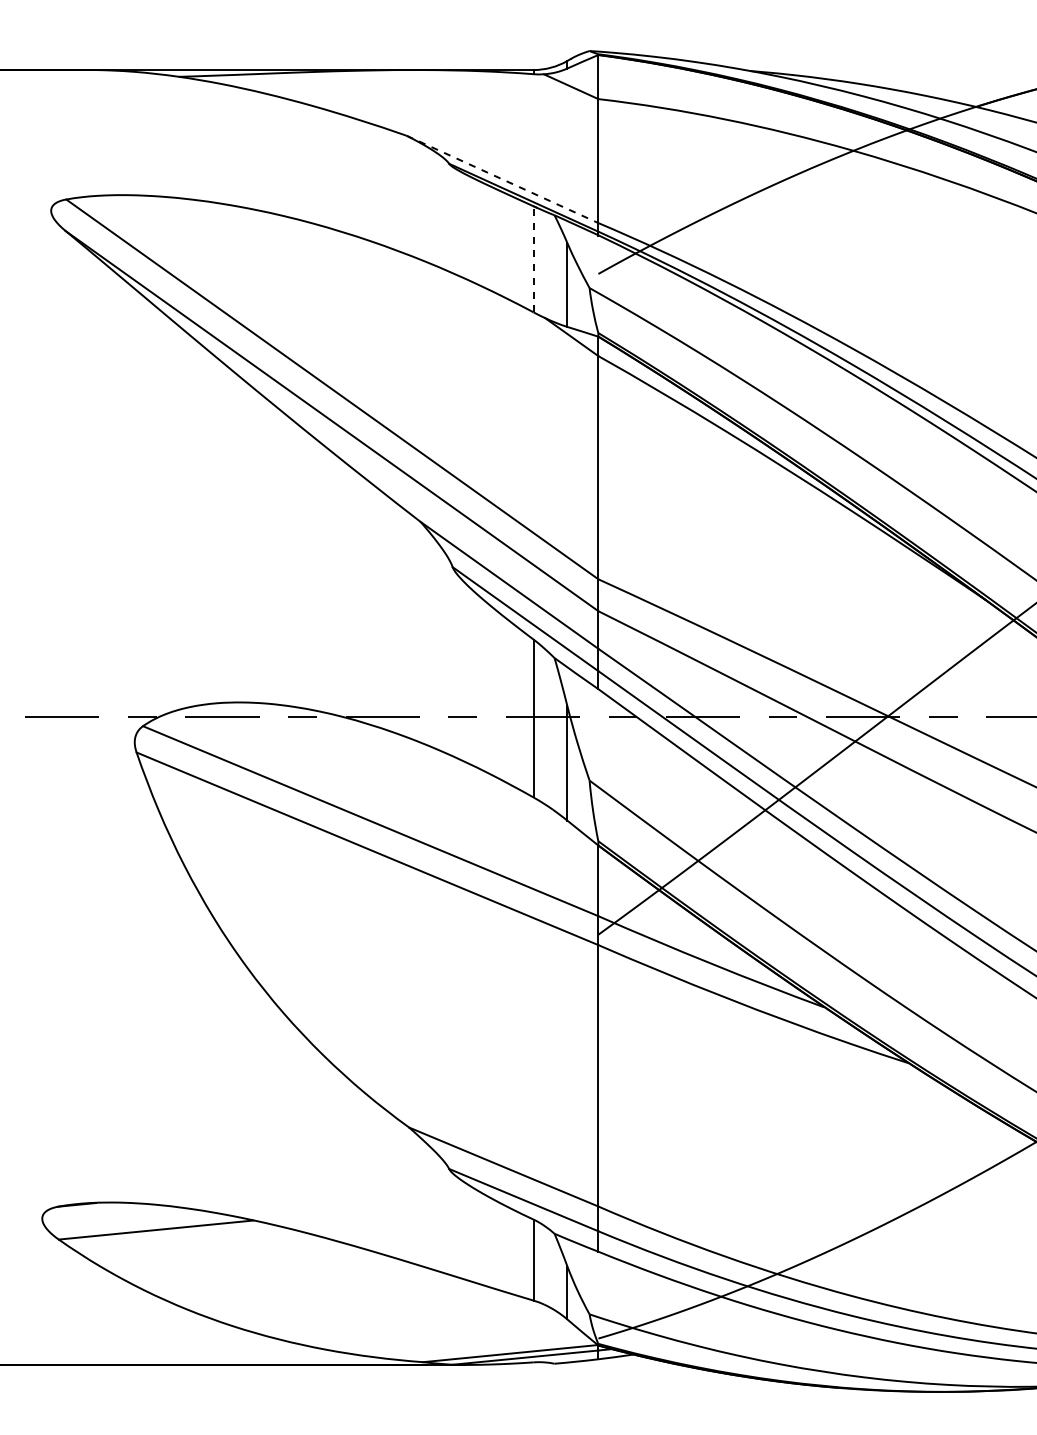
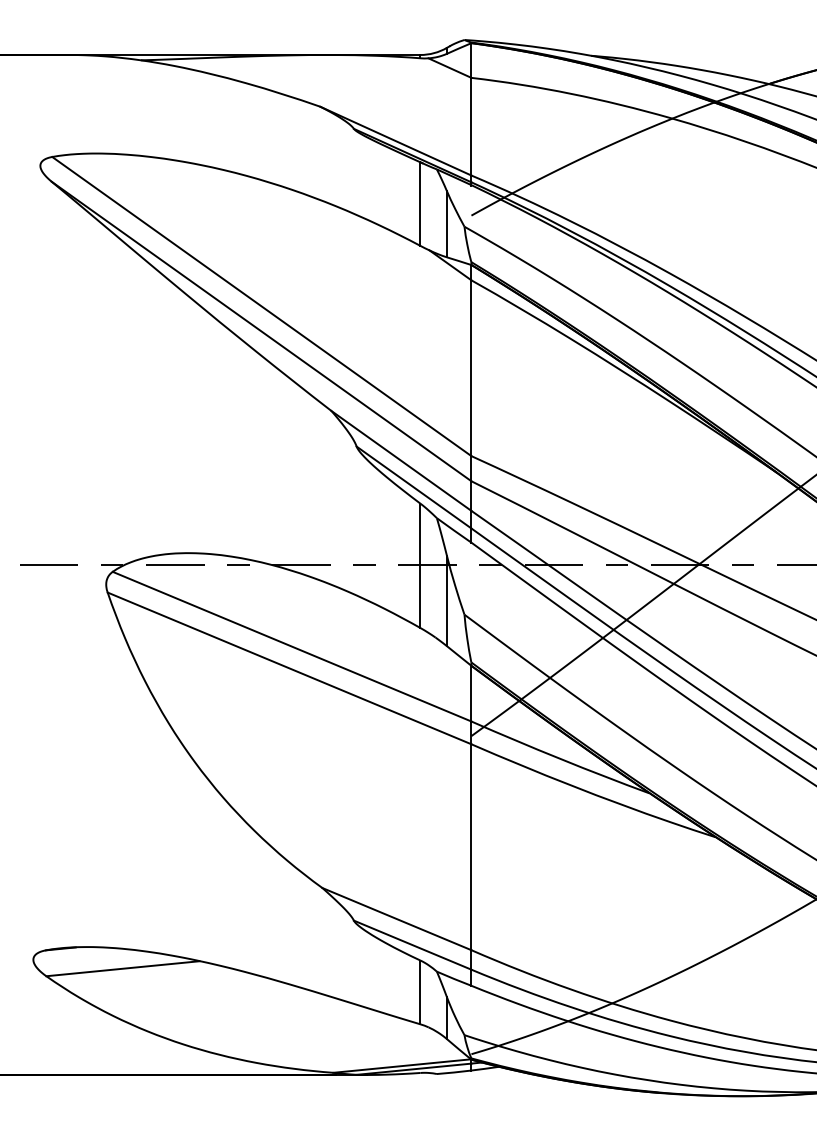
line: (502, 179) -> (395, 141), dashed -> solid
line: (533, 258) -> (420, 203), dashed -> solid

